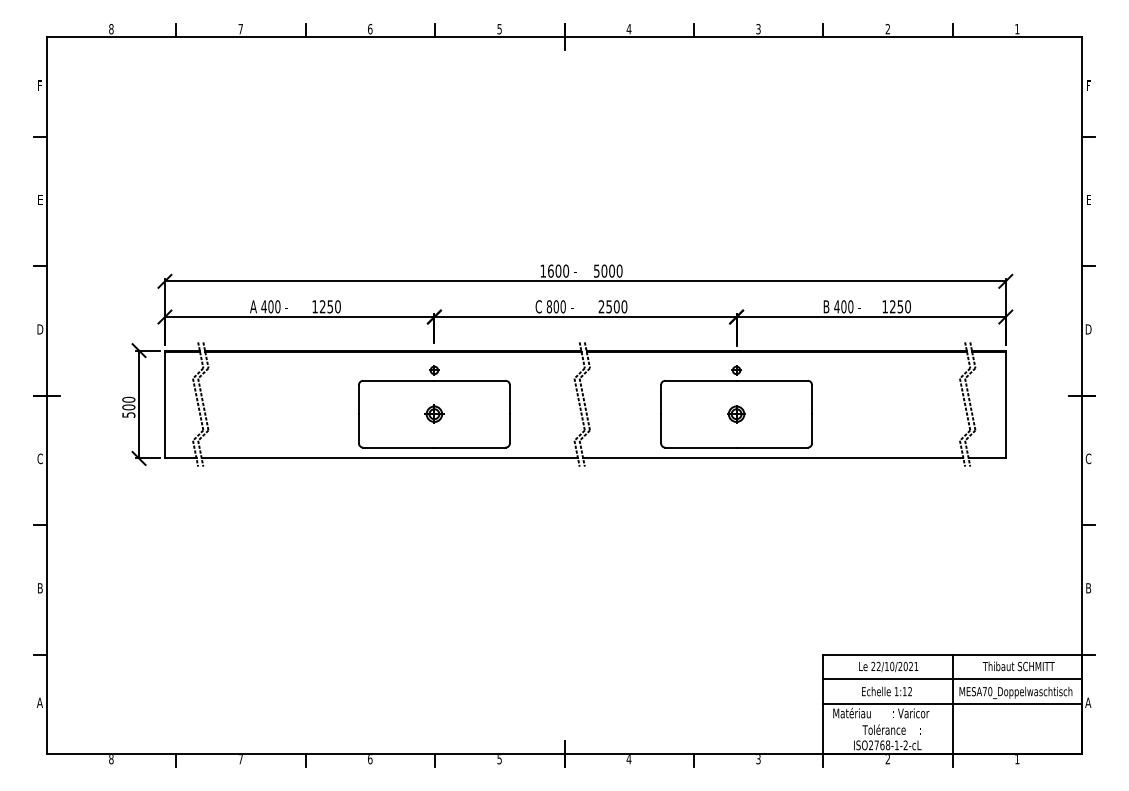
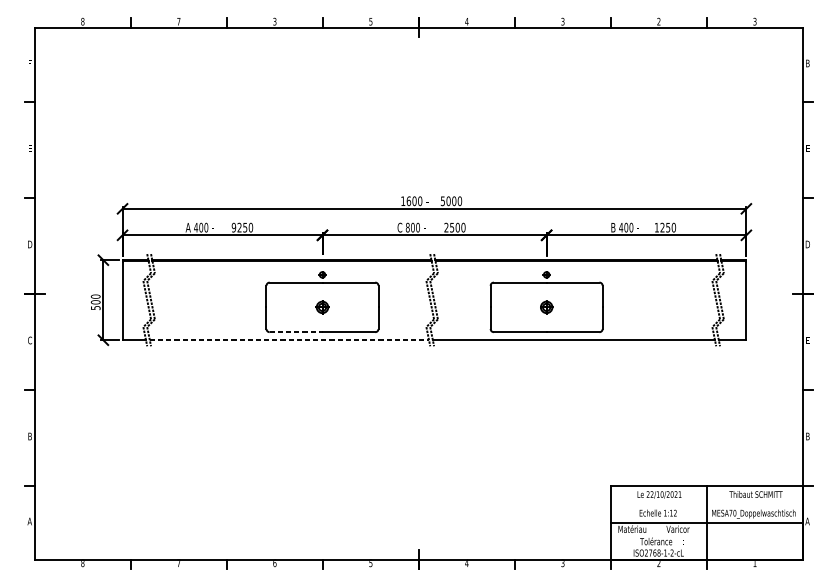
text: (370, 29) -> (275, 21), 6 -> 3
text: (1017, 29) -> (755, 21), 1 -> 3
text: (1088, 85) -> (807, 63), F -> B
text: (314, 306) -> (233, 227), 1250 -> 9250
line: (398, 447) -> (295, 332), solid -> dashed
line: (390, 458) -> (289, 340), solid -> dashed
text: (1088, 458) -> (807, 340), C -> E
line: (952, 679) -> (706, 504), removed

